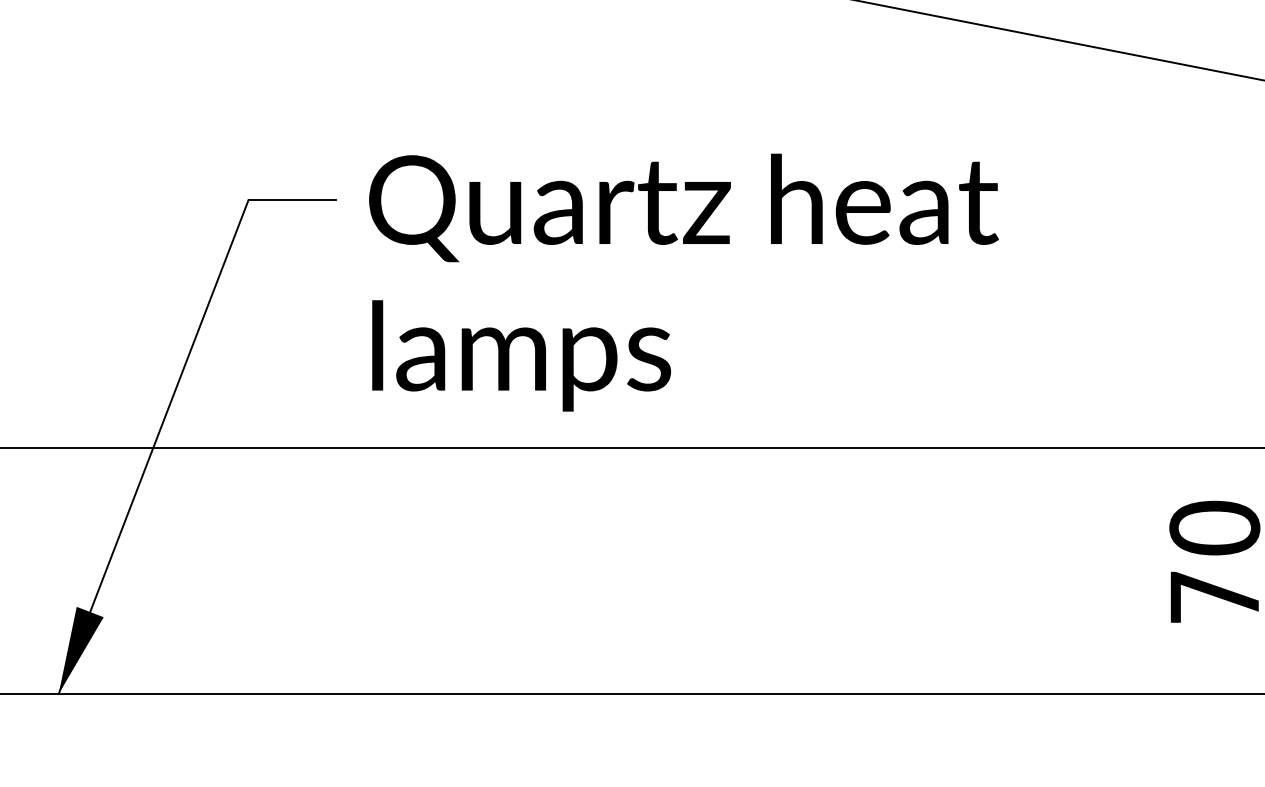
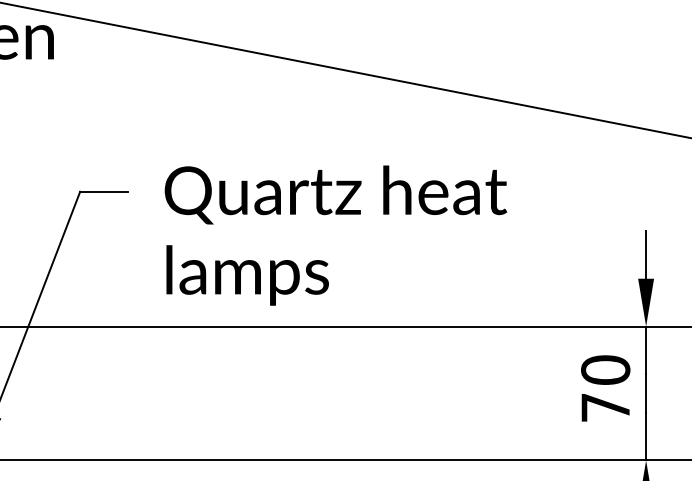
text: (683, 282) -> (335, 235), moved

